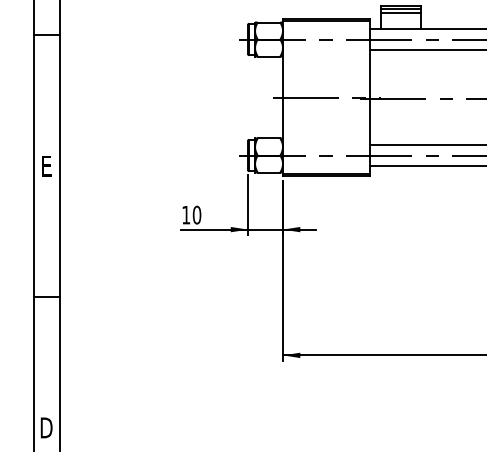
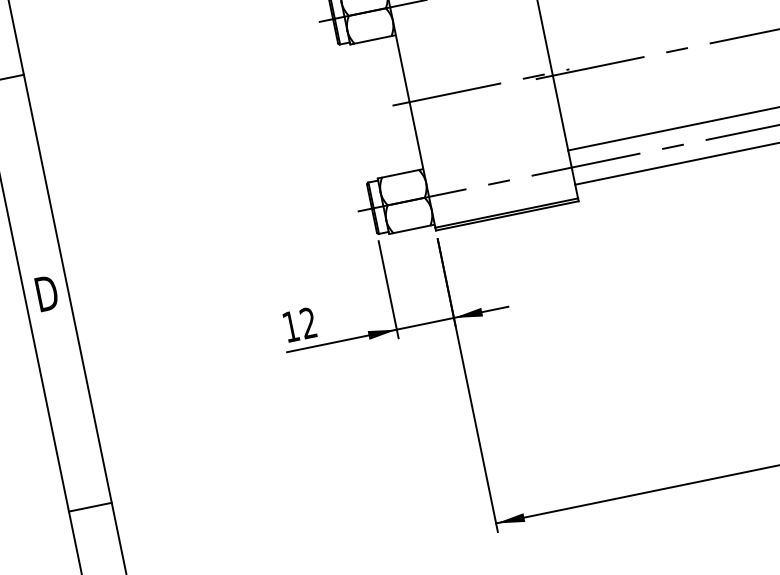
text: (46, 165) -> (46, 292), E -> D
text: (196, 214) -> (307, 322), 10 -> 12

